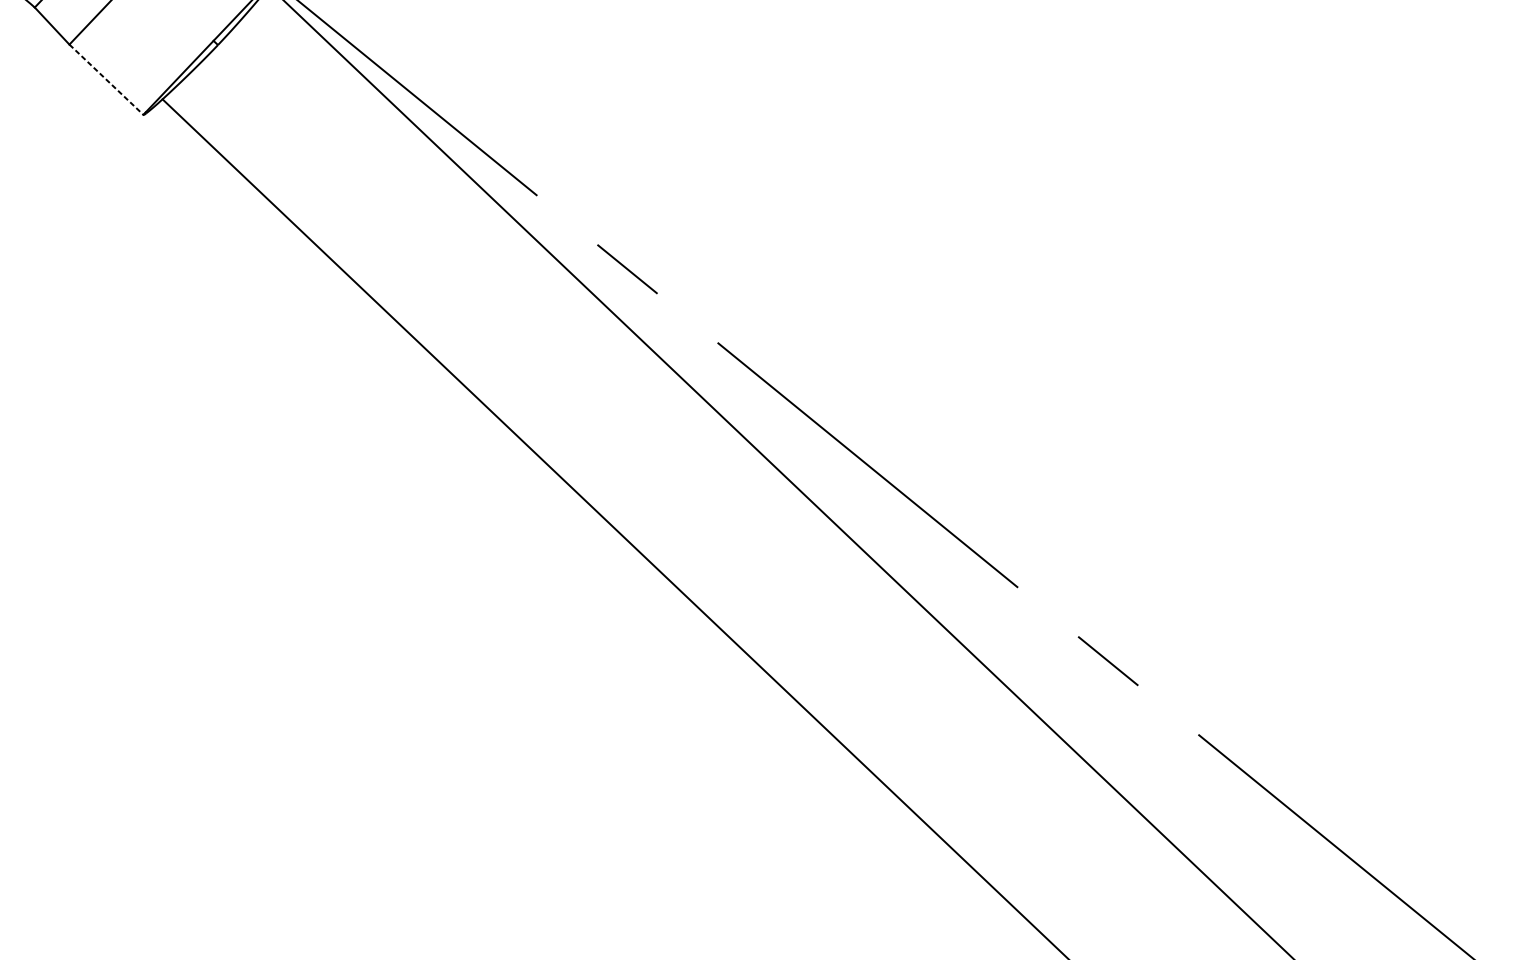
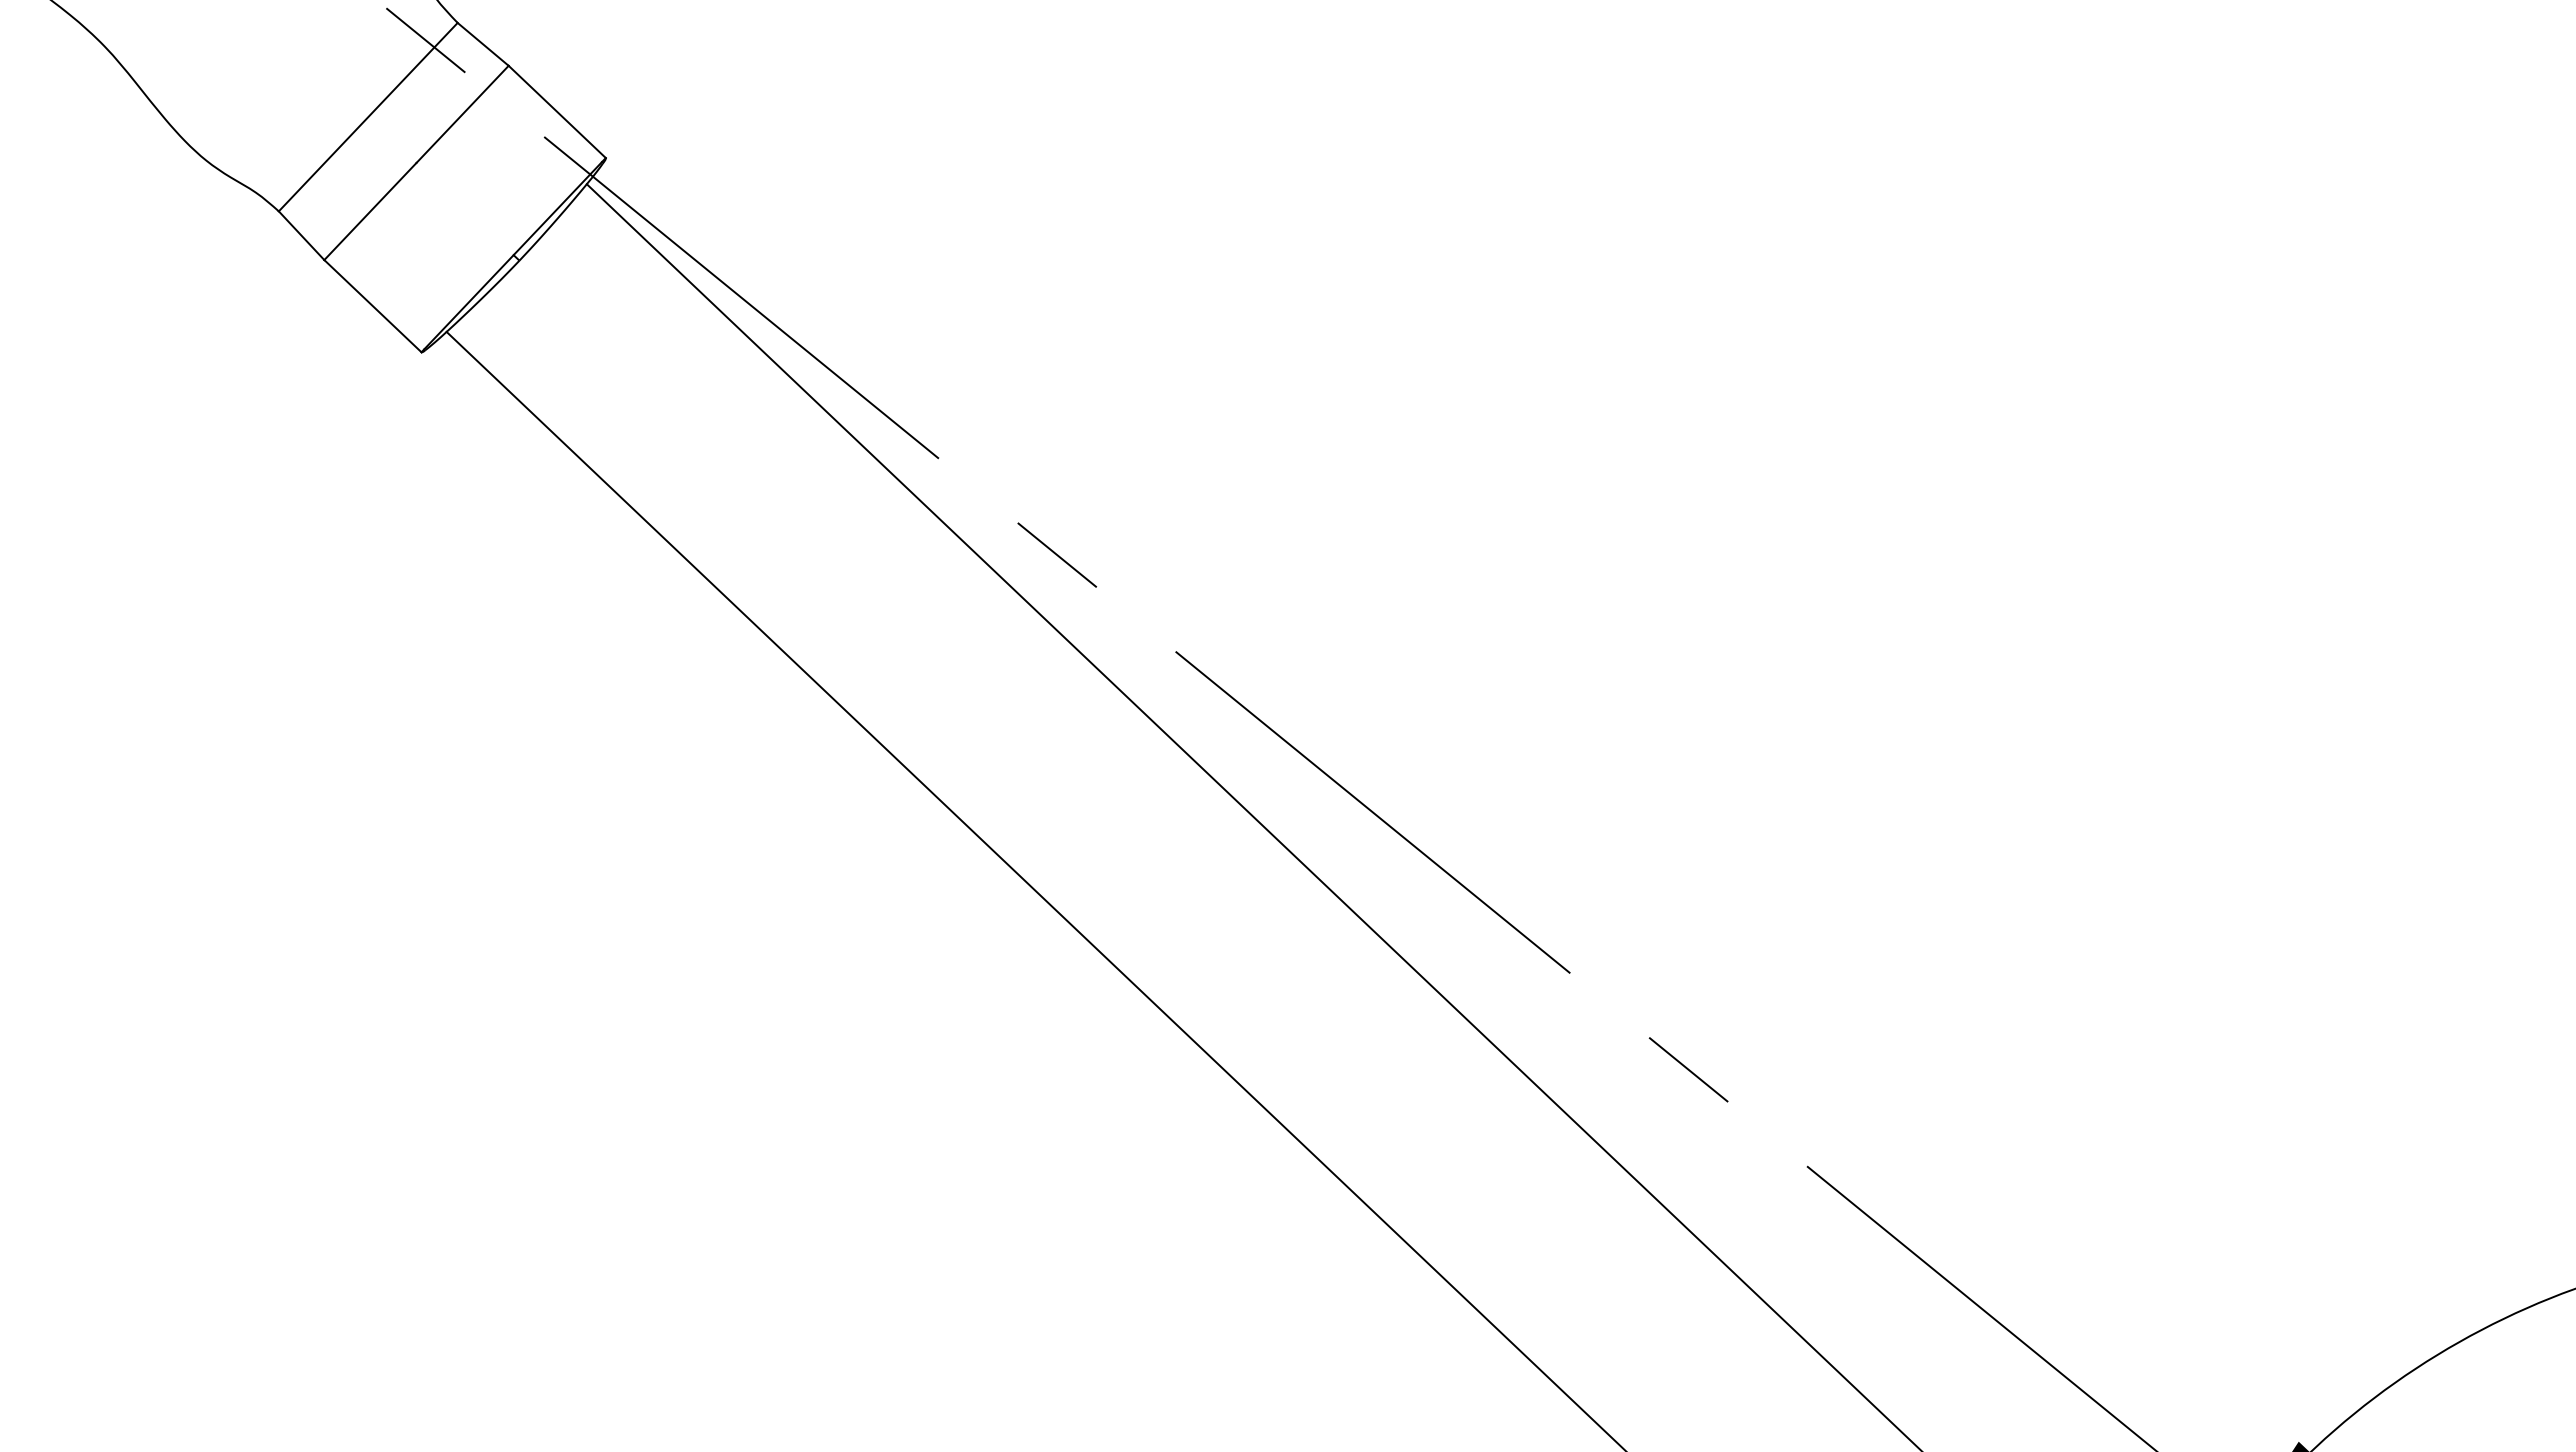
line: (106, 79) -> (372, 306), dashed -> solid

